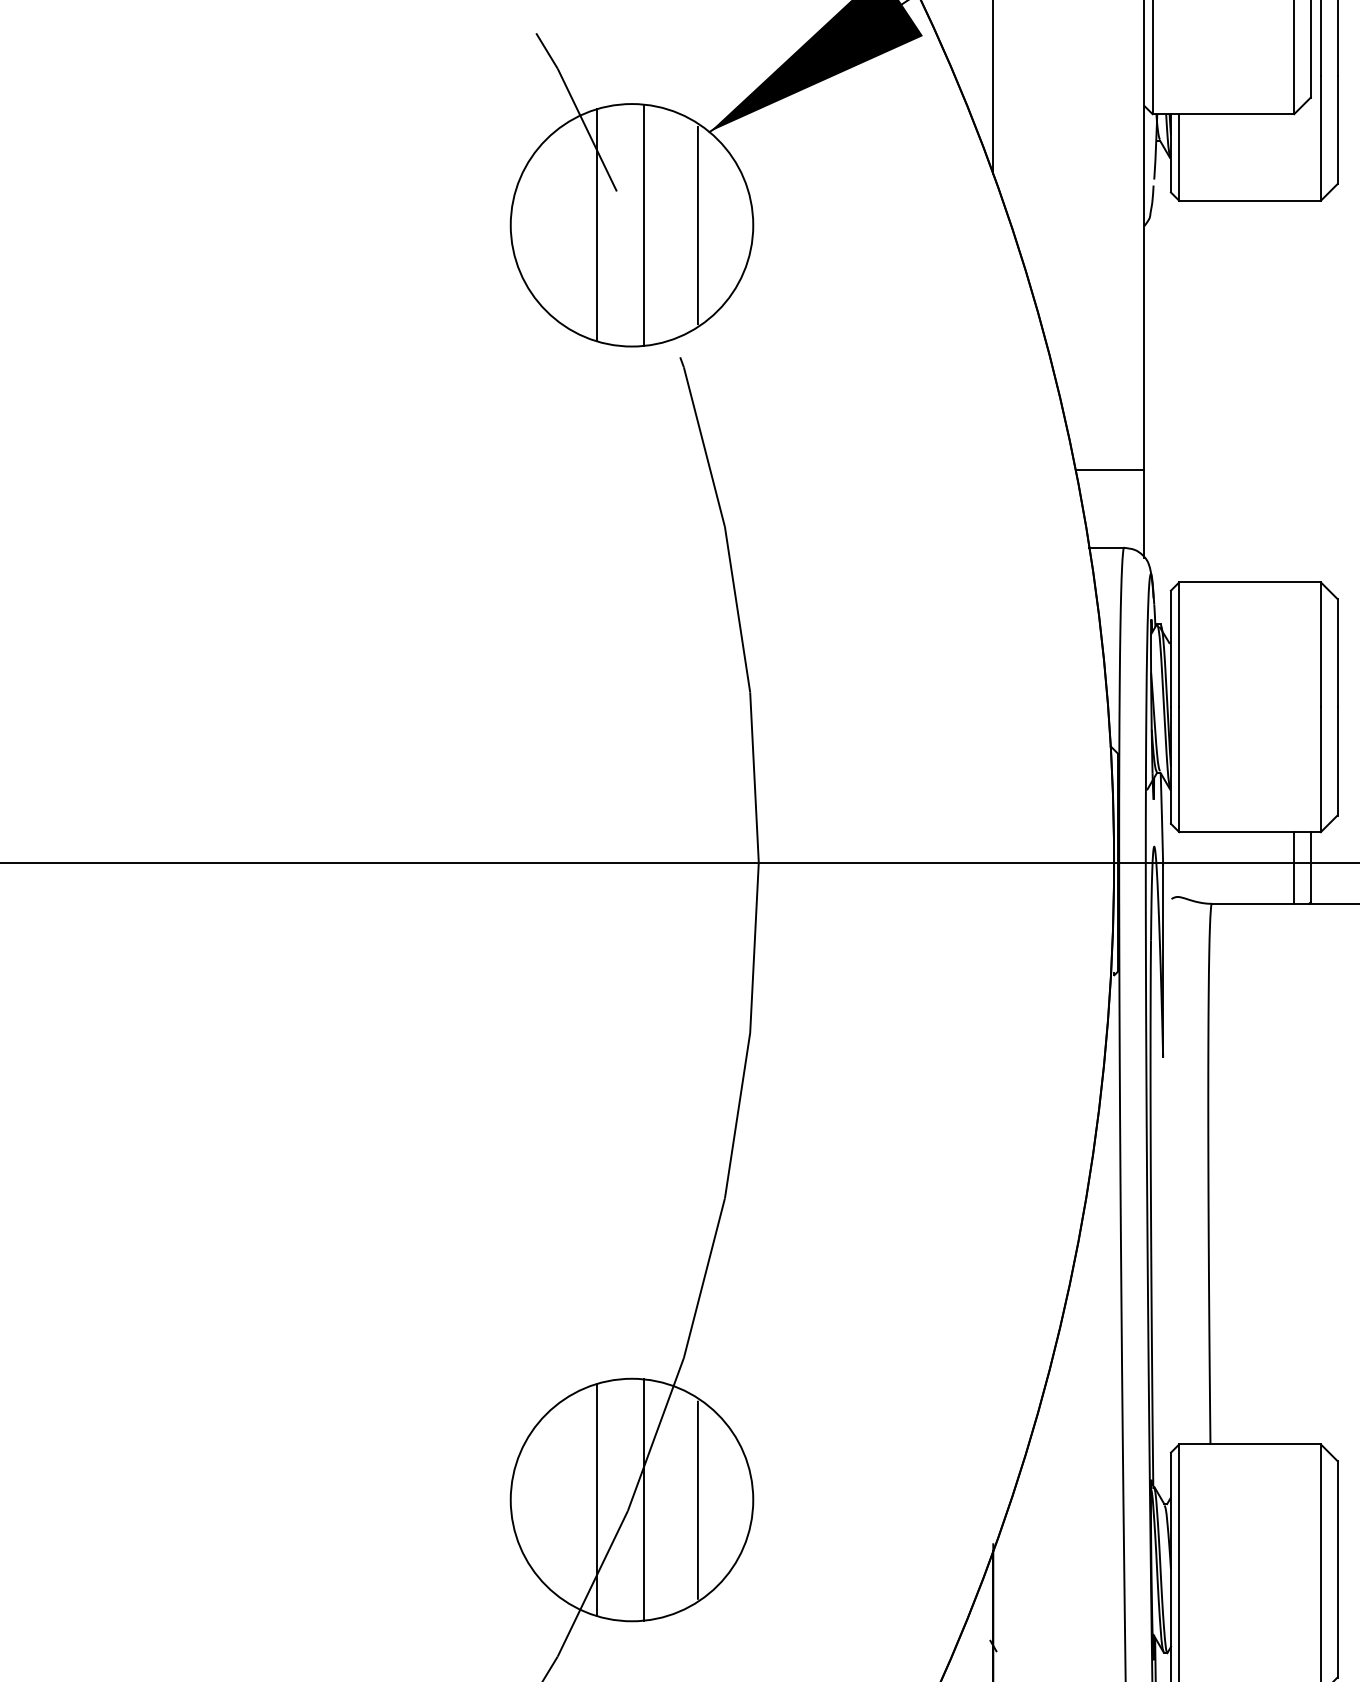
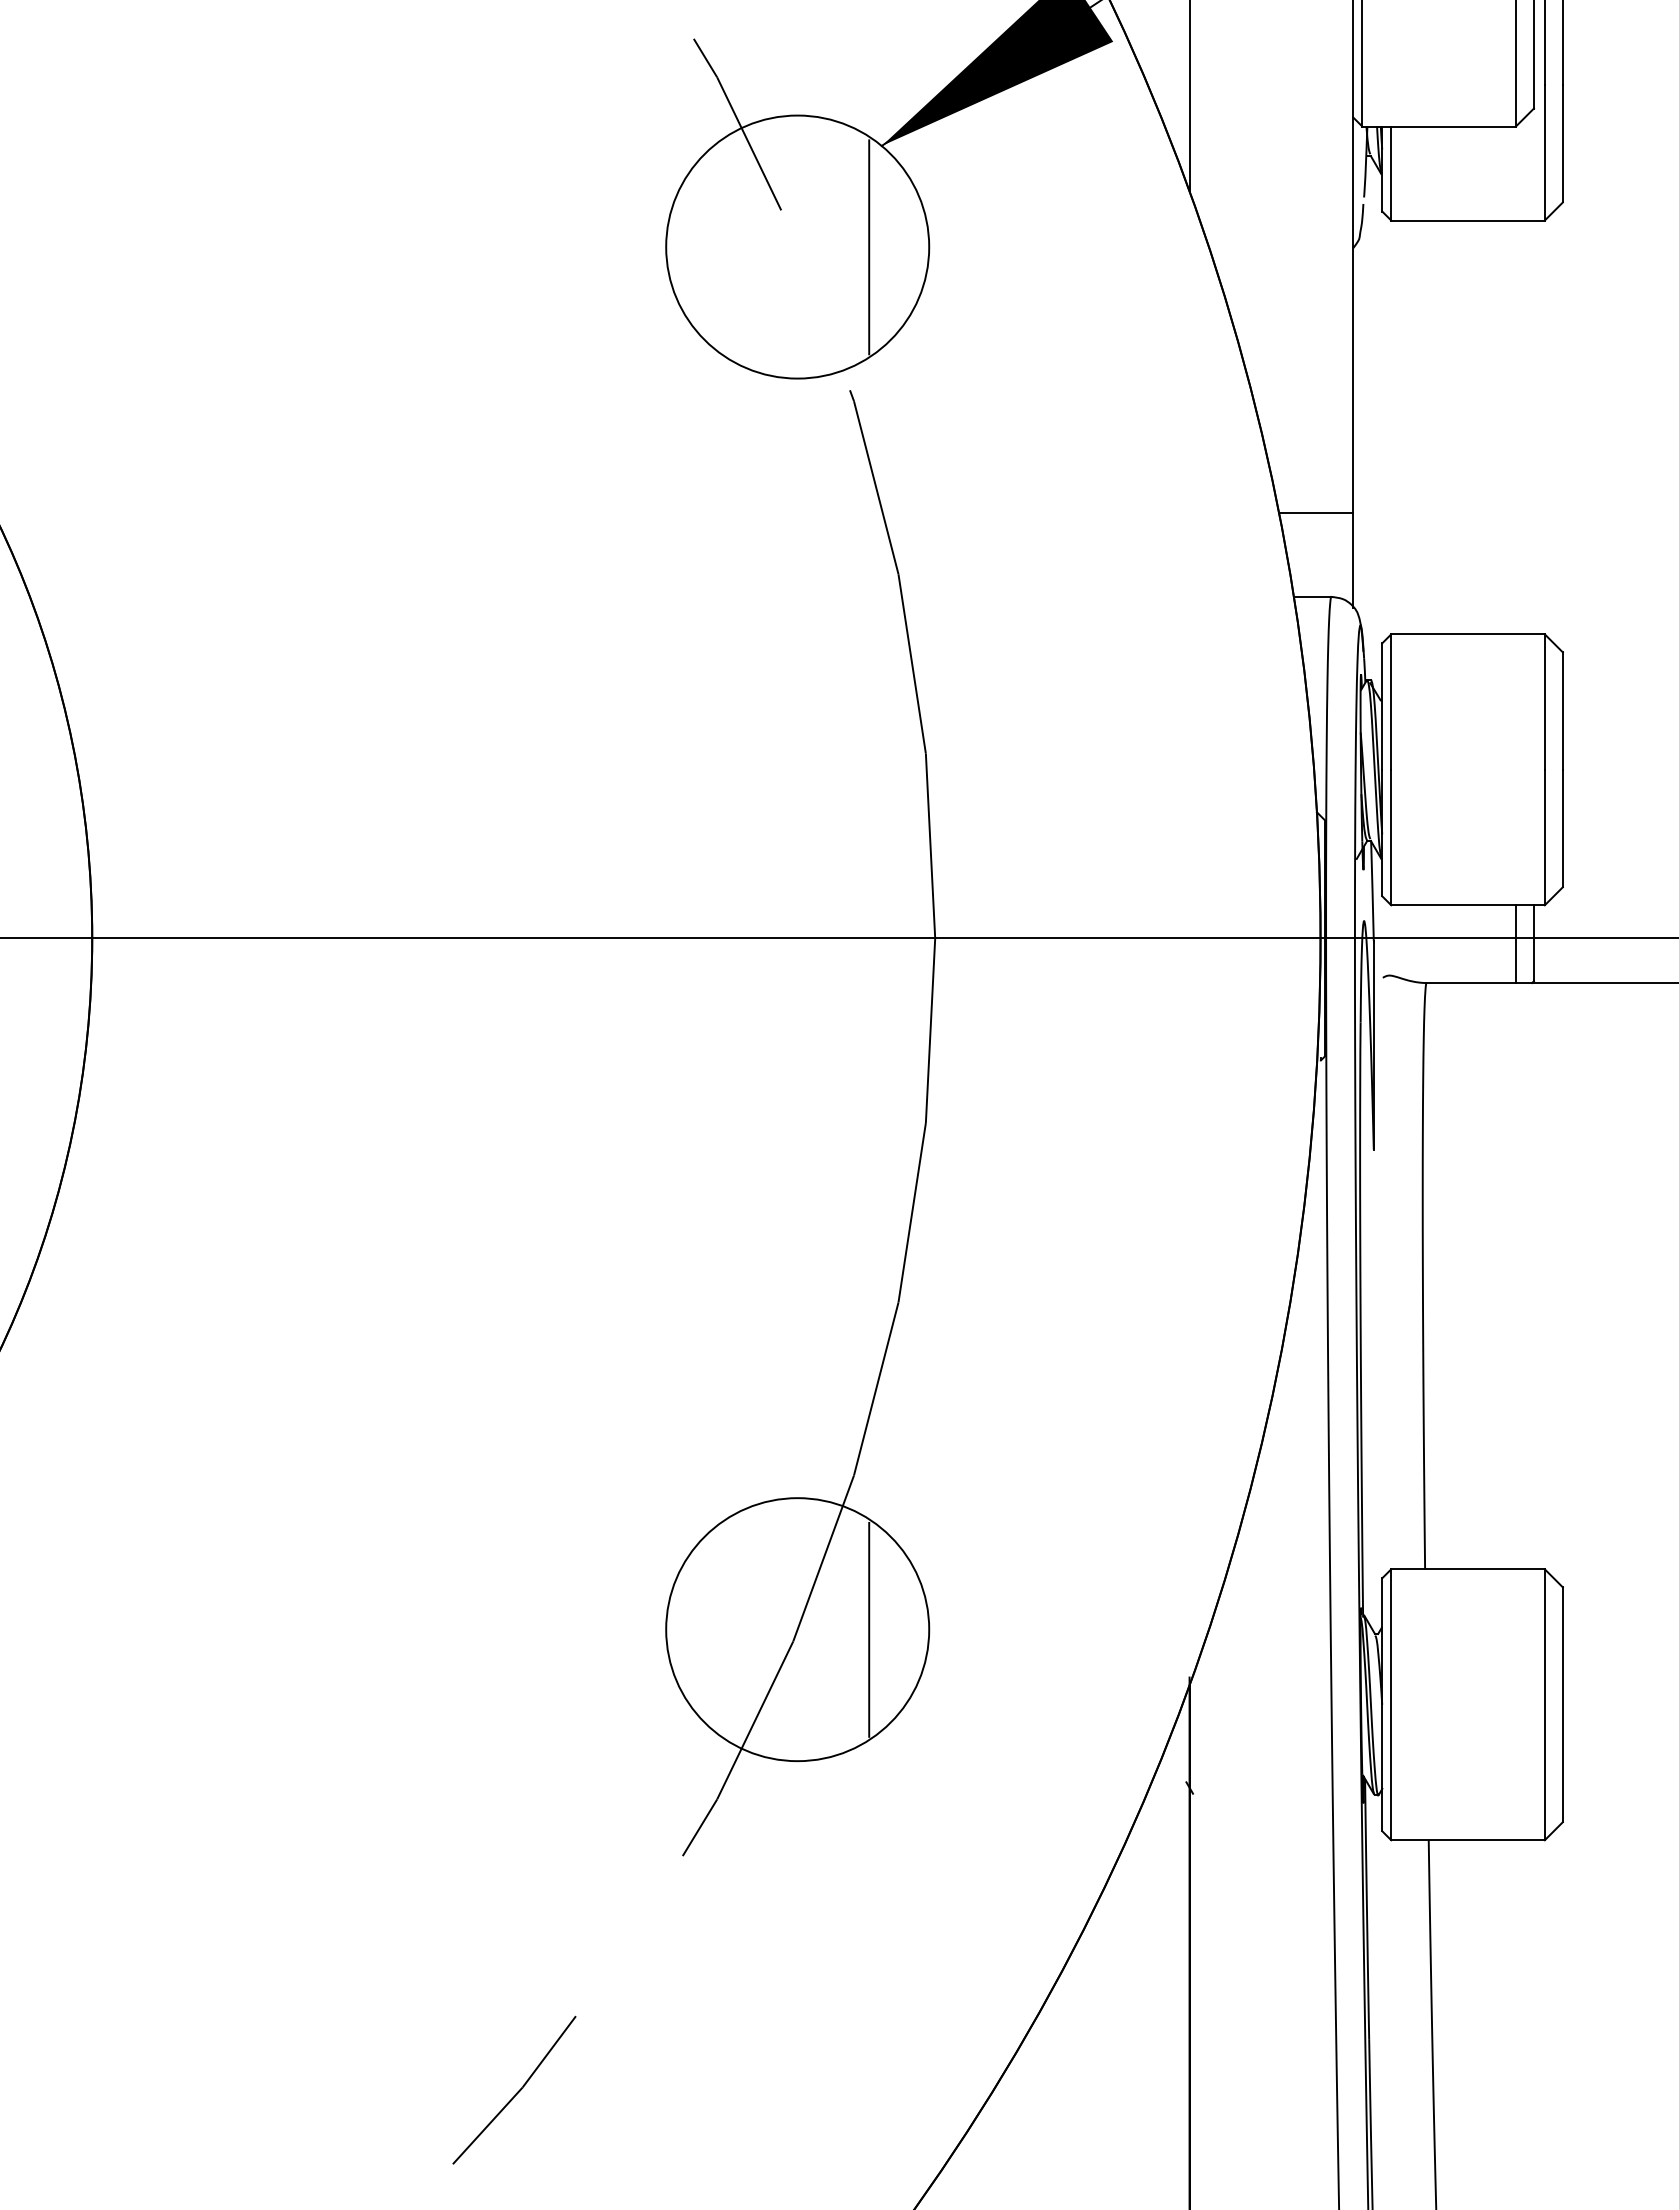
line: (596, 224) -> (759, 246), removed
line: (643, 224) -> (810, 246), removed
line: (596, 1499) -> (759, 1629), removed
line: (643, 1499) -> (810, 1629), removed

